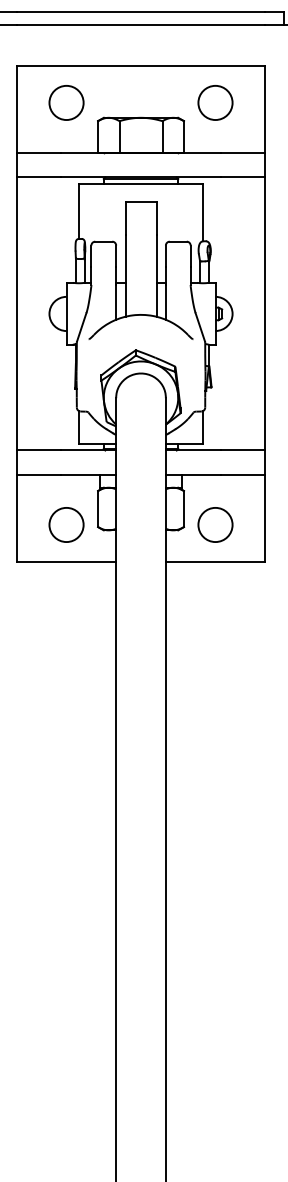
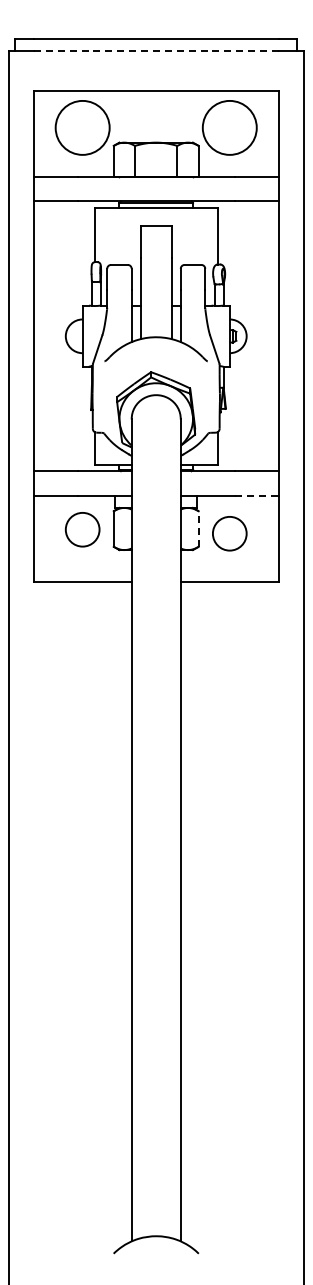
line: (141, 24) -> (156, 50), solid -> dashed
circle: (66, 102) -> (82, 127), size x1.6
circle: (215, 102) -> (229, 127), size x1.6
line: (243, 475) -> (257, 495), solid -> dashed
line: (183, 509) -> (198, 529), solid -> dashed
circle: (66, 524) -> (82, 529), moved
circle: (215, 524) -> (229, 533), moved

